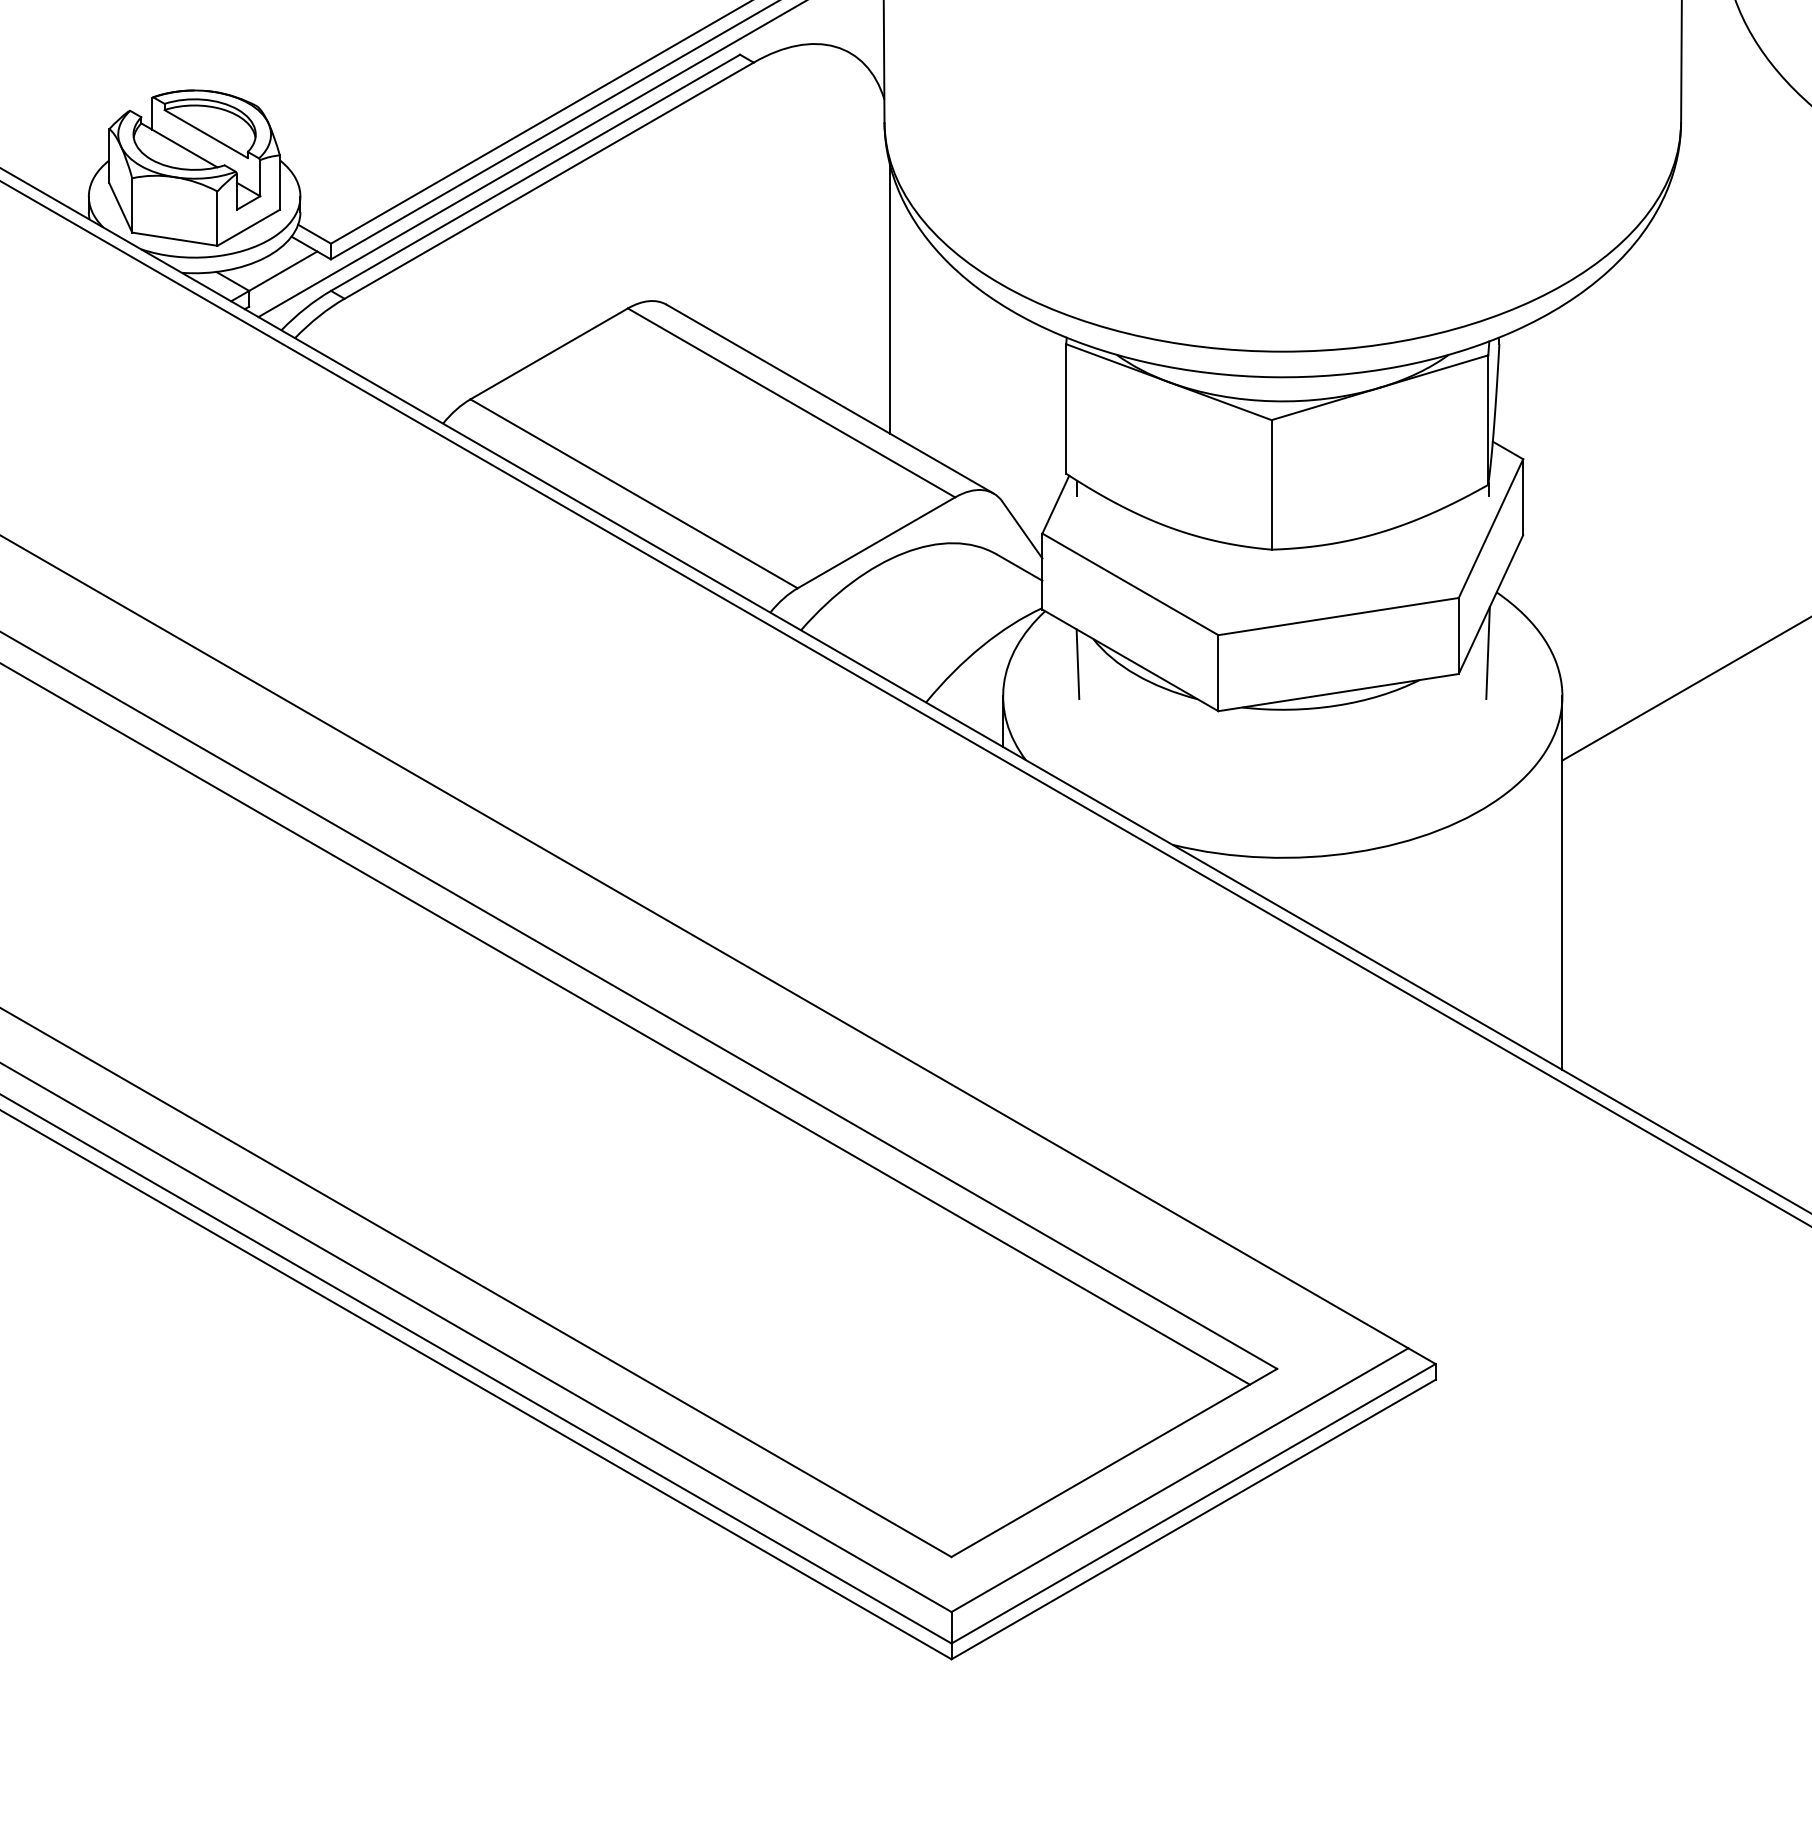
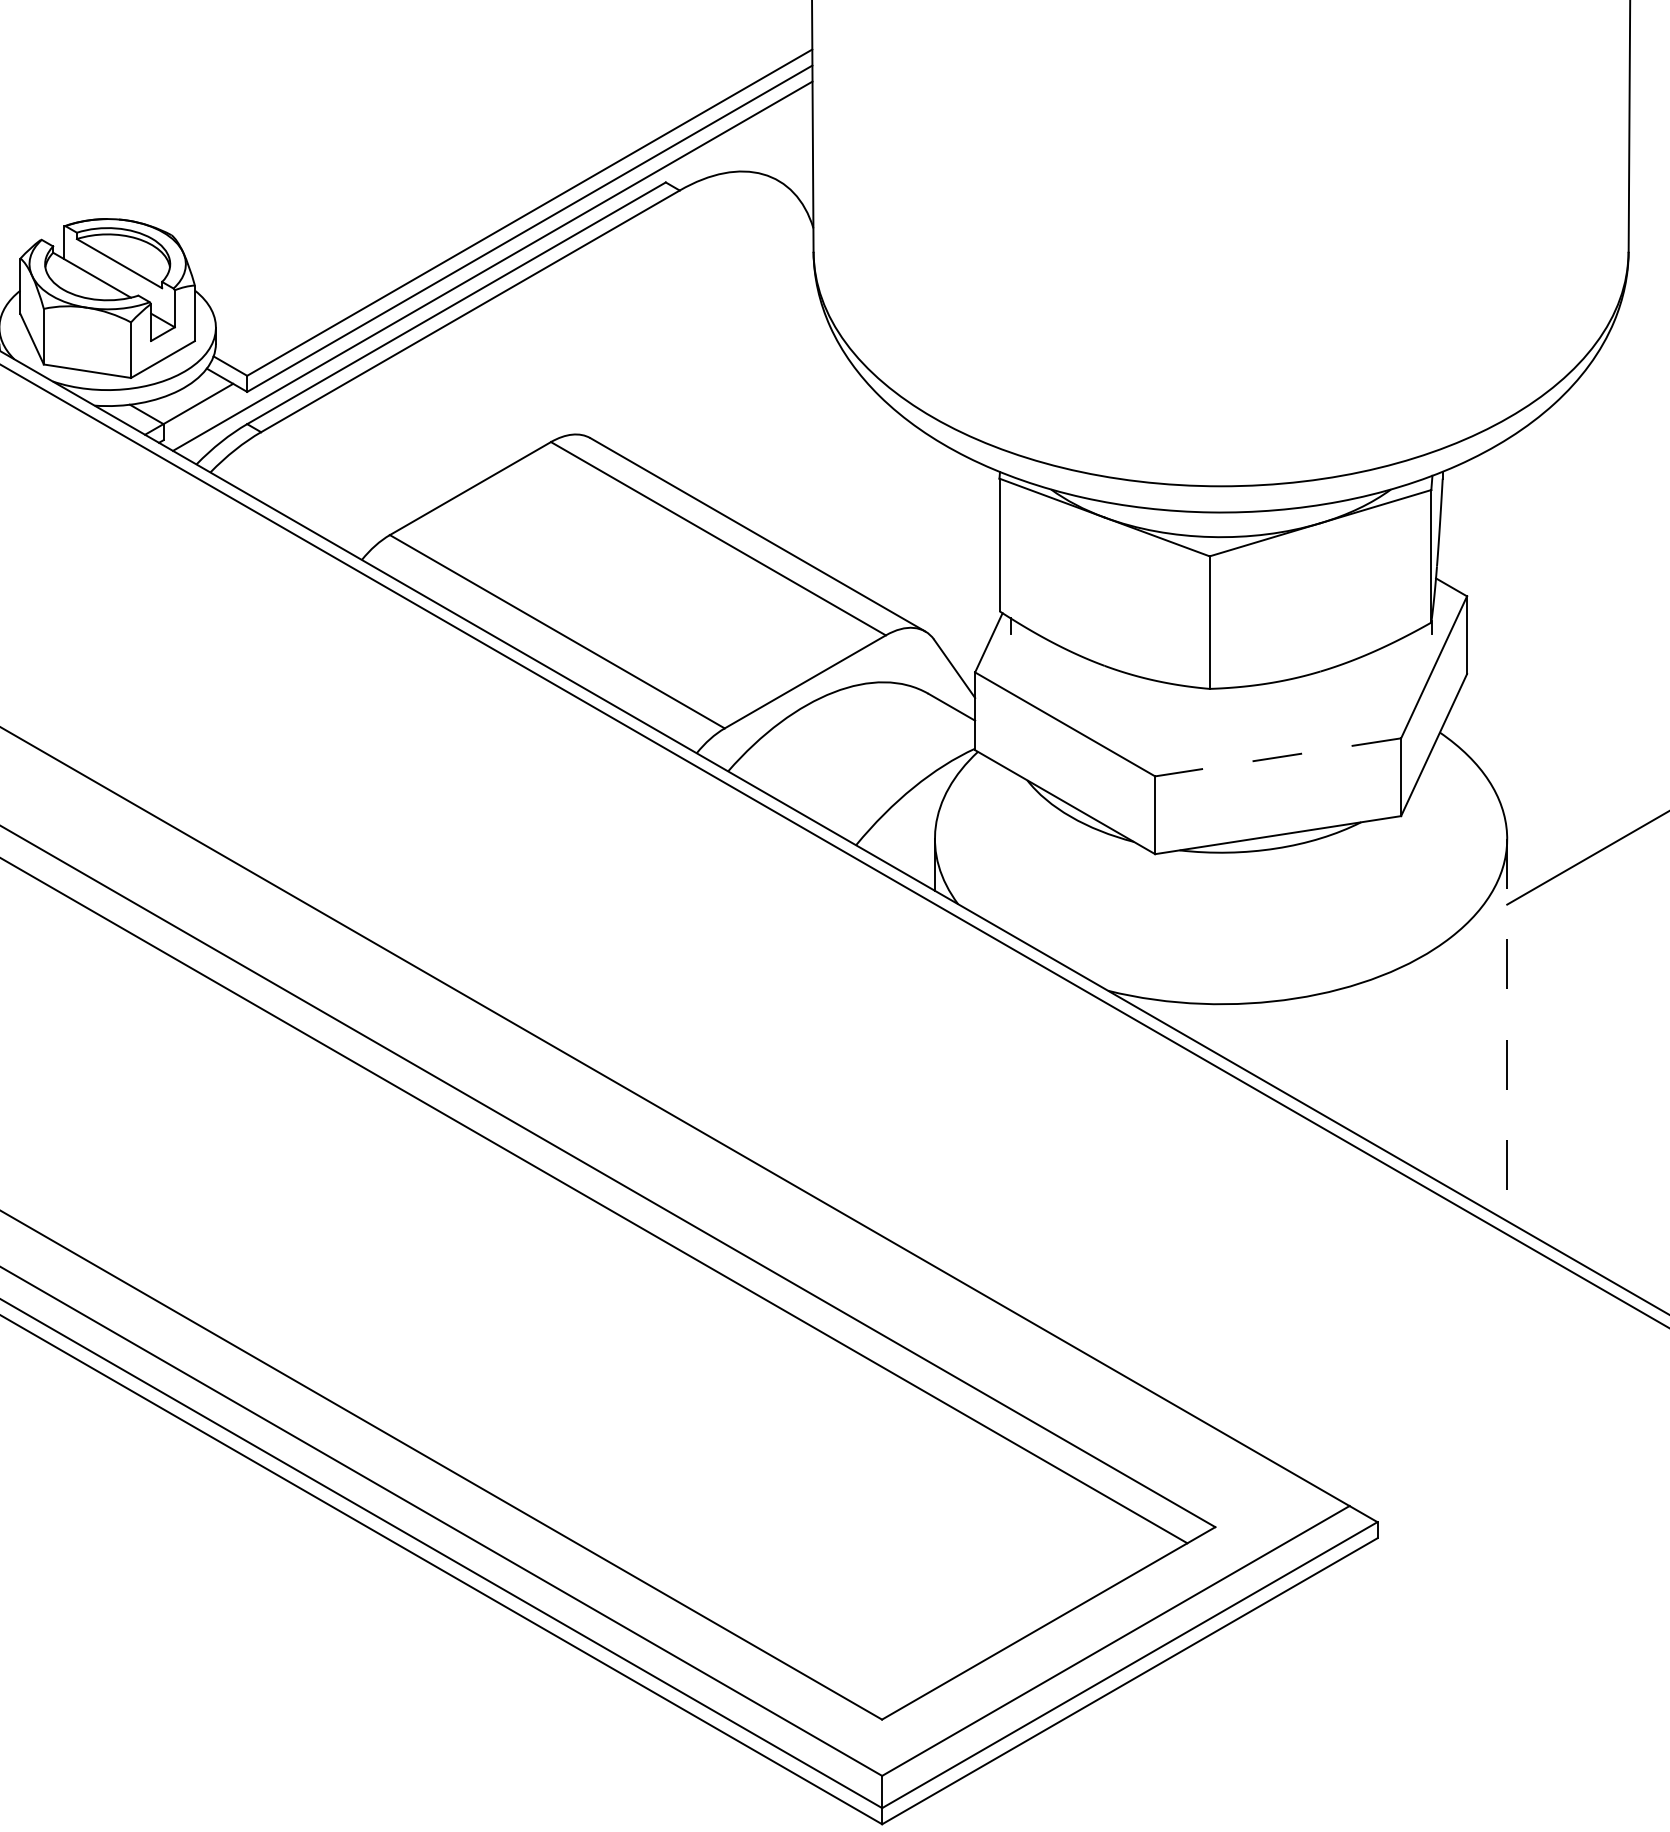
line: (890, 299) -> (819, 432), removed
line: (1338, 616) -> (1278, 757), solid -> dashed
line: (1487, 653) -> (1430, 795), removed
line: (1077, 664) -> (1011, 806), removed
line: (1562, 883) -> (1507, 1030), solid -> dashed

